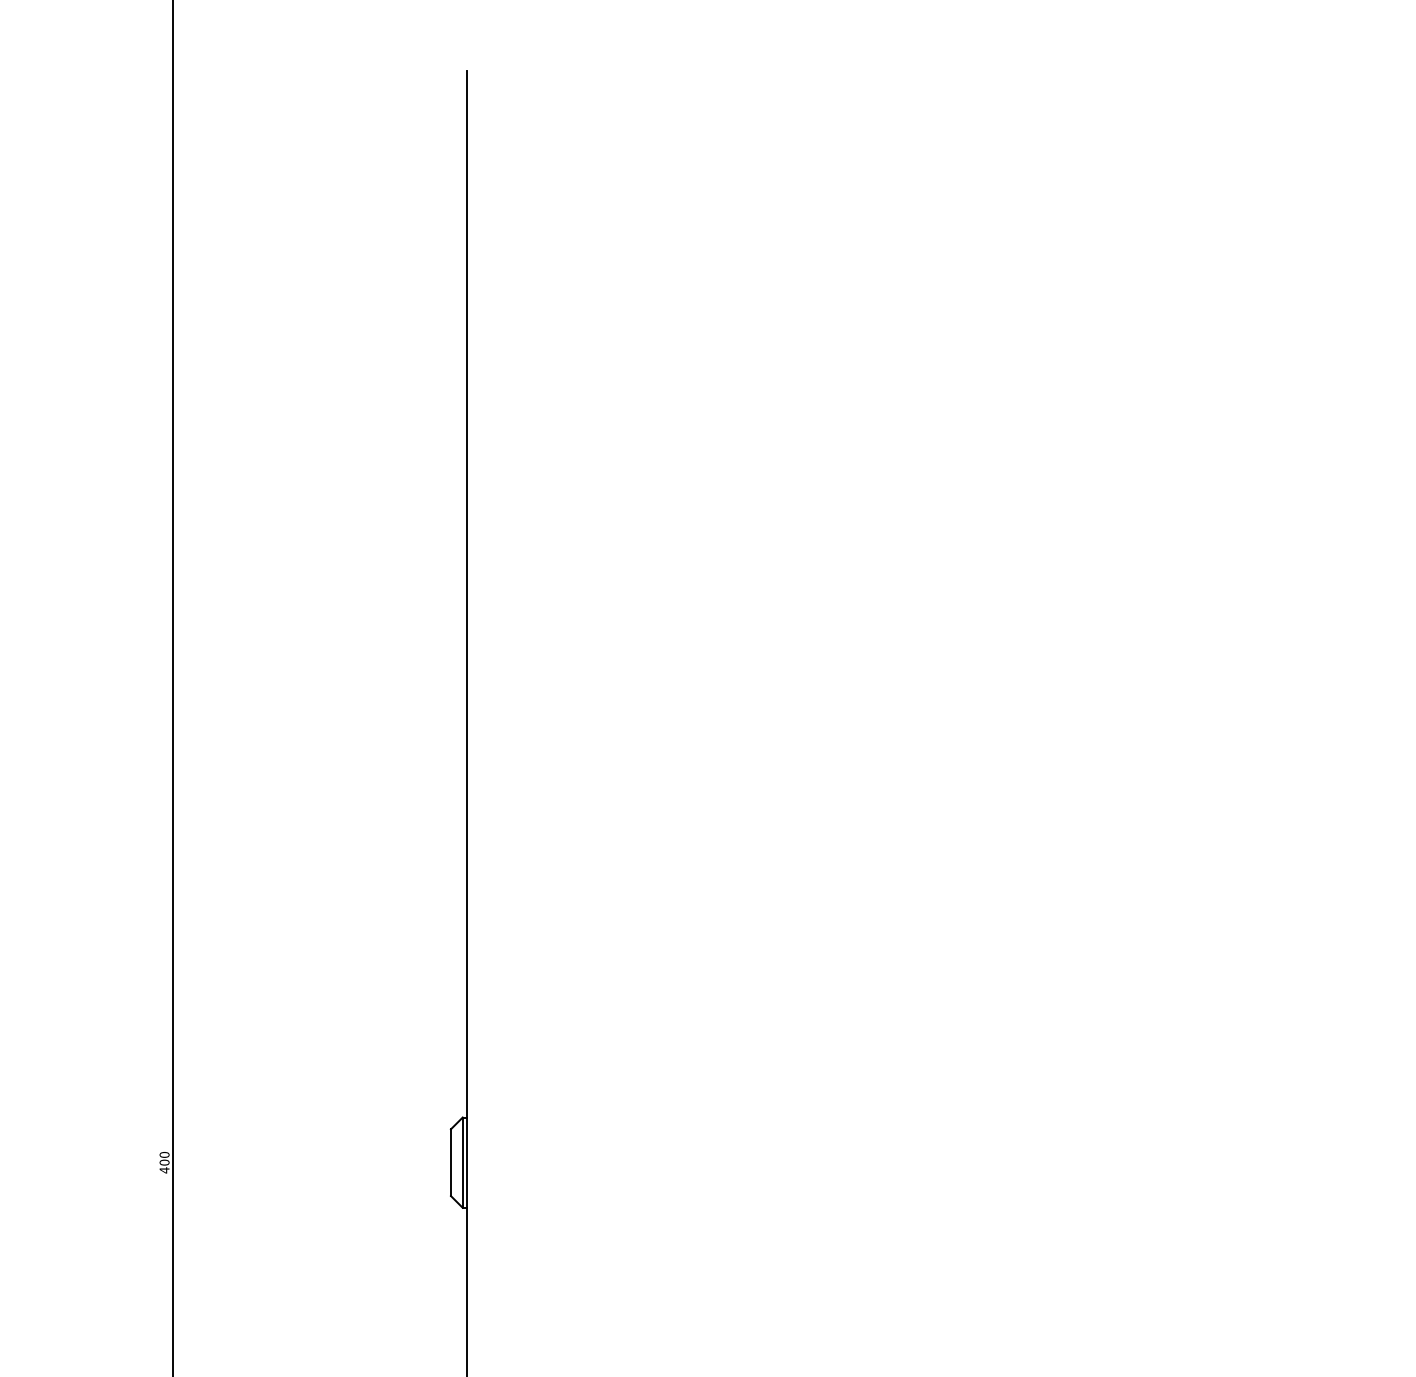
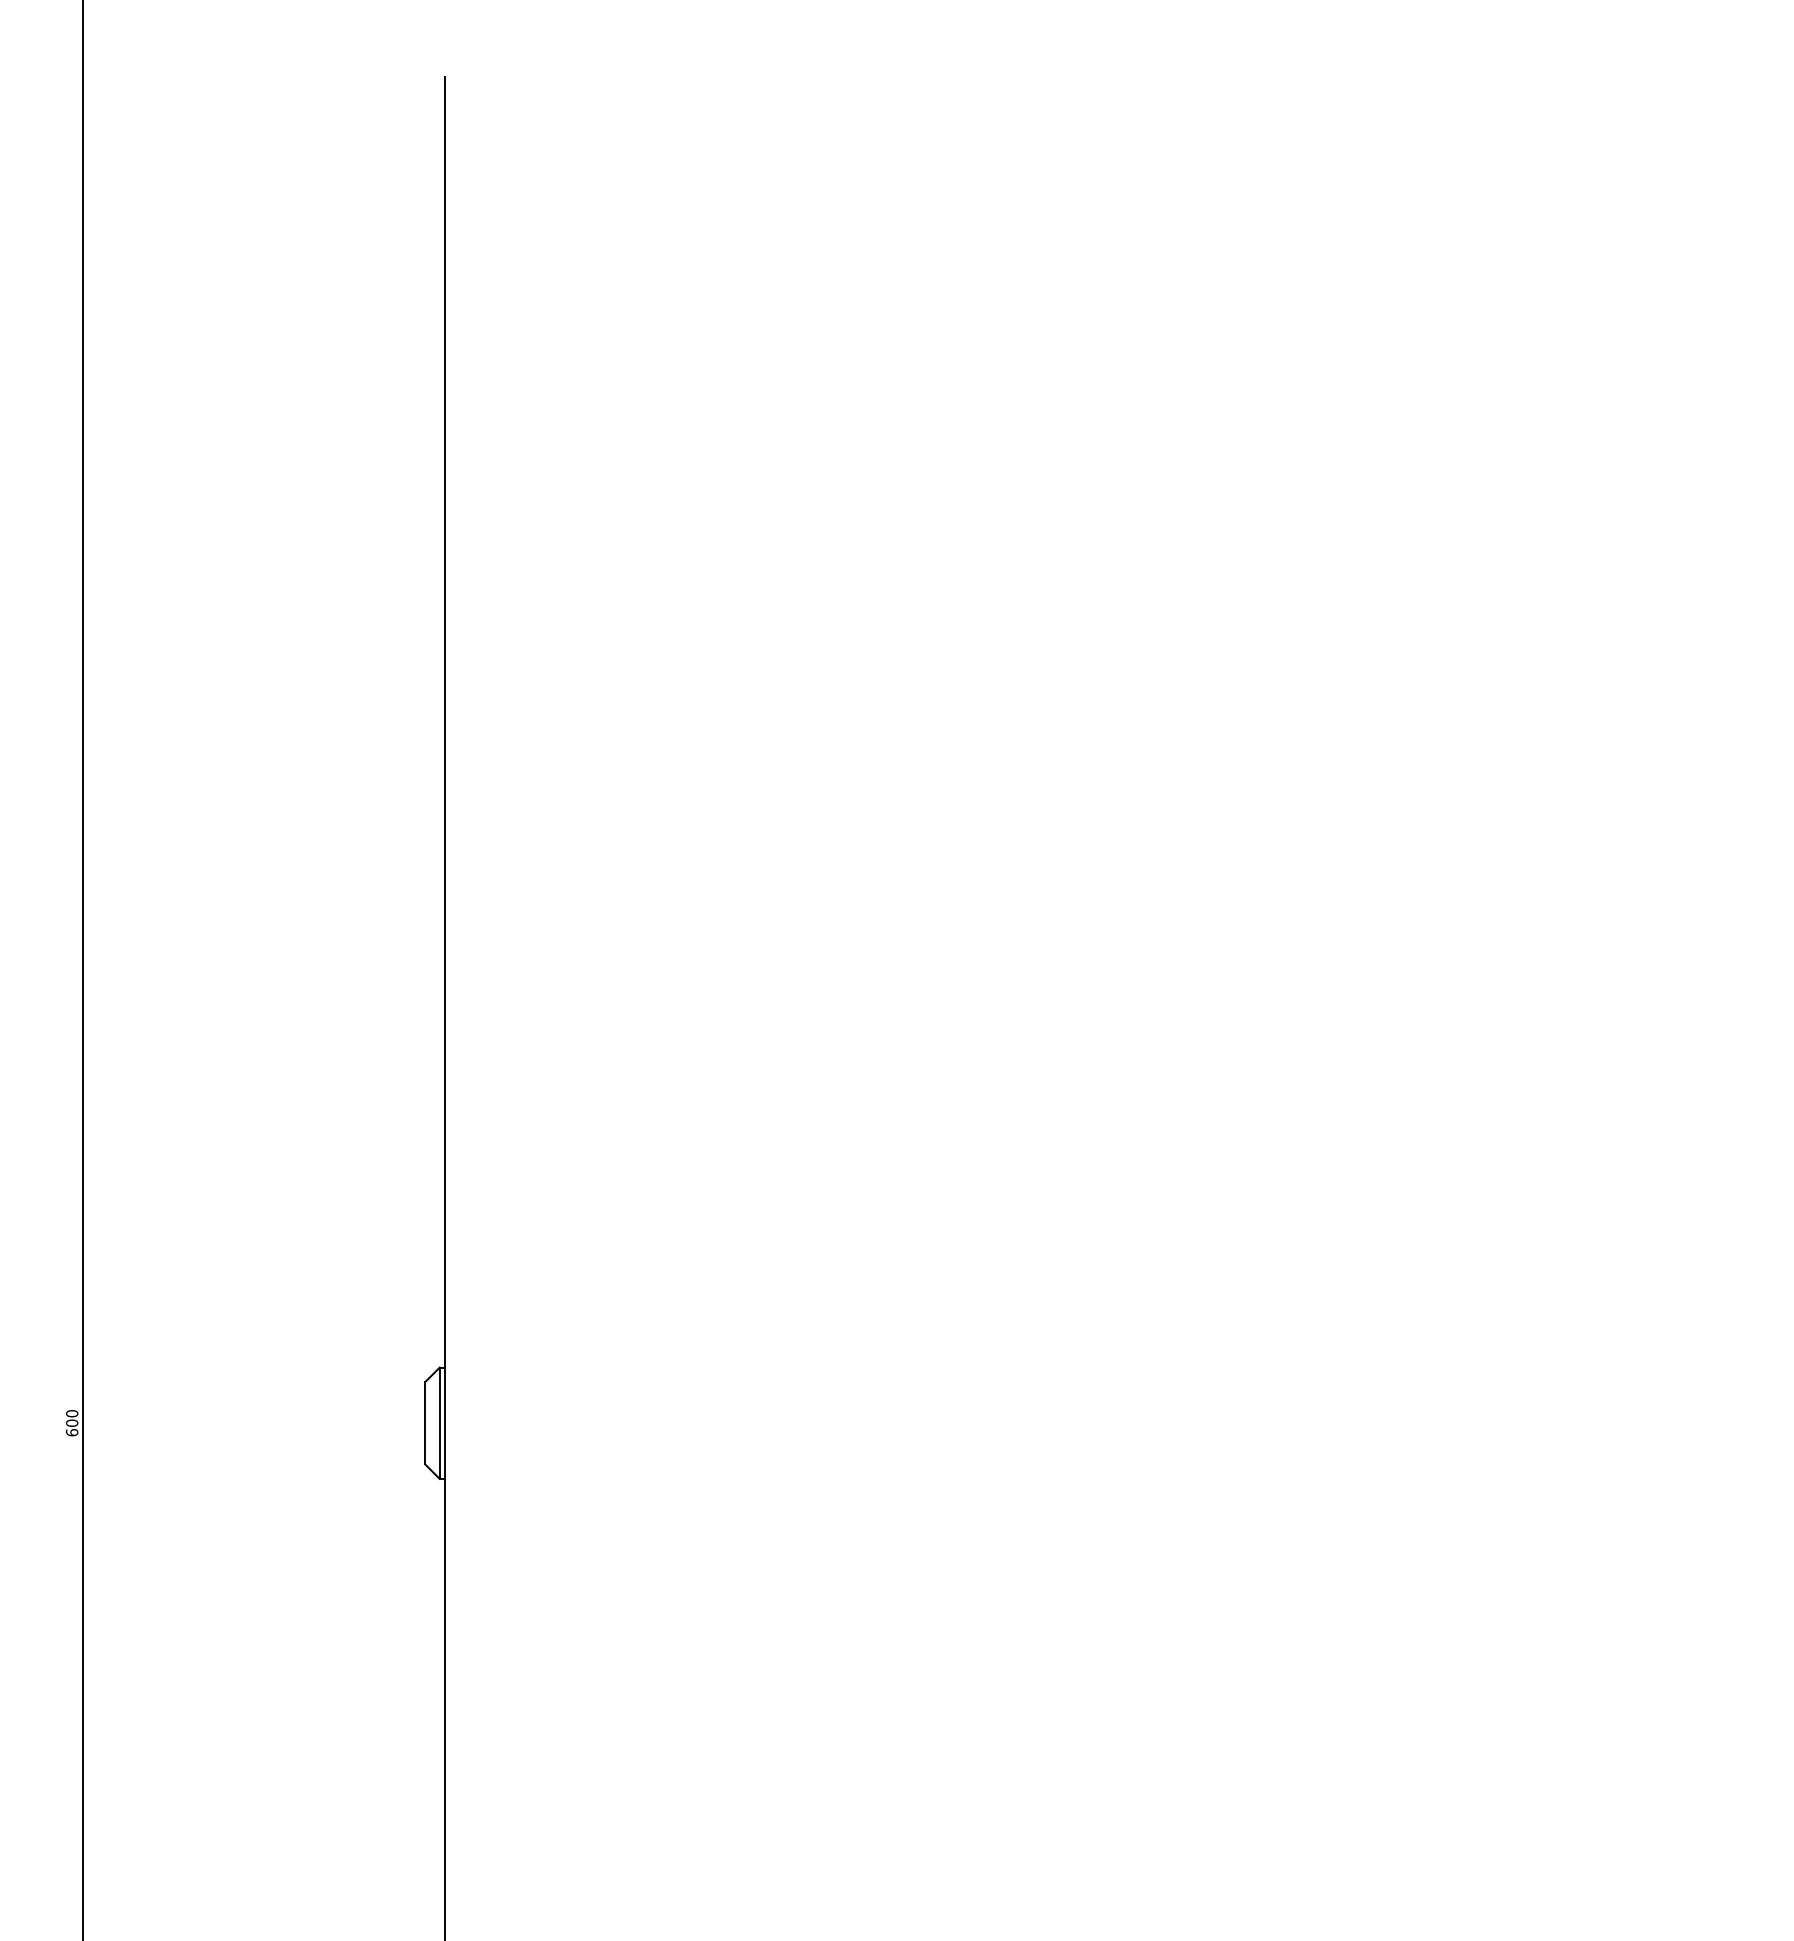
text: (164, 1170) -> (72, 1432), 400 -> 600

